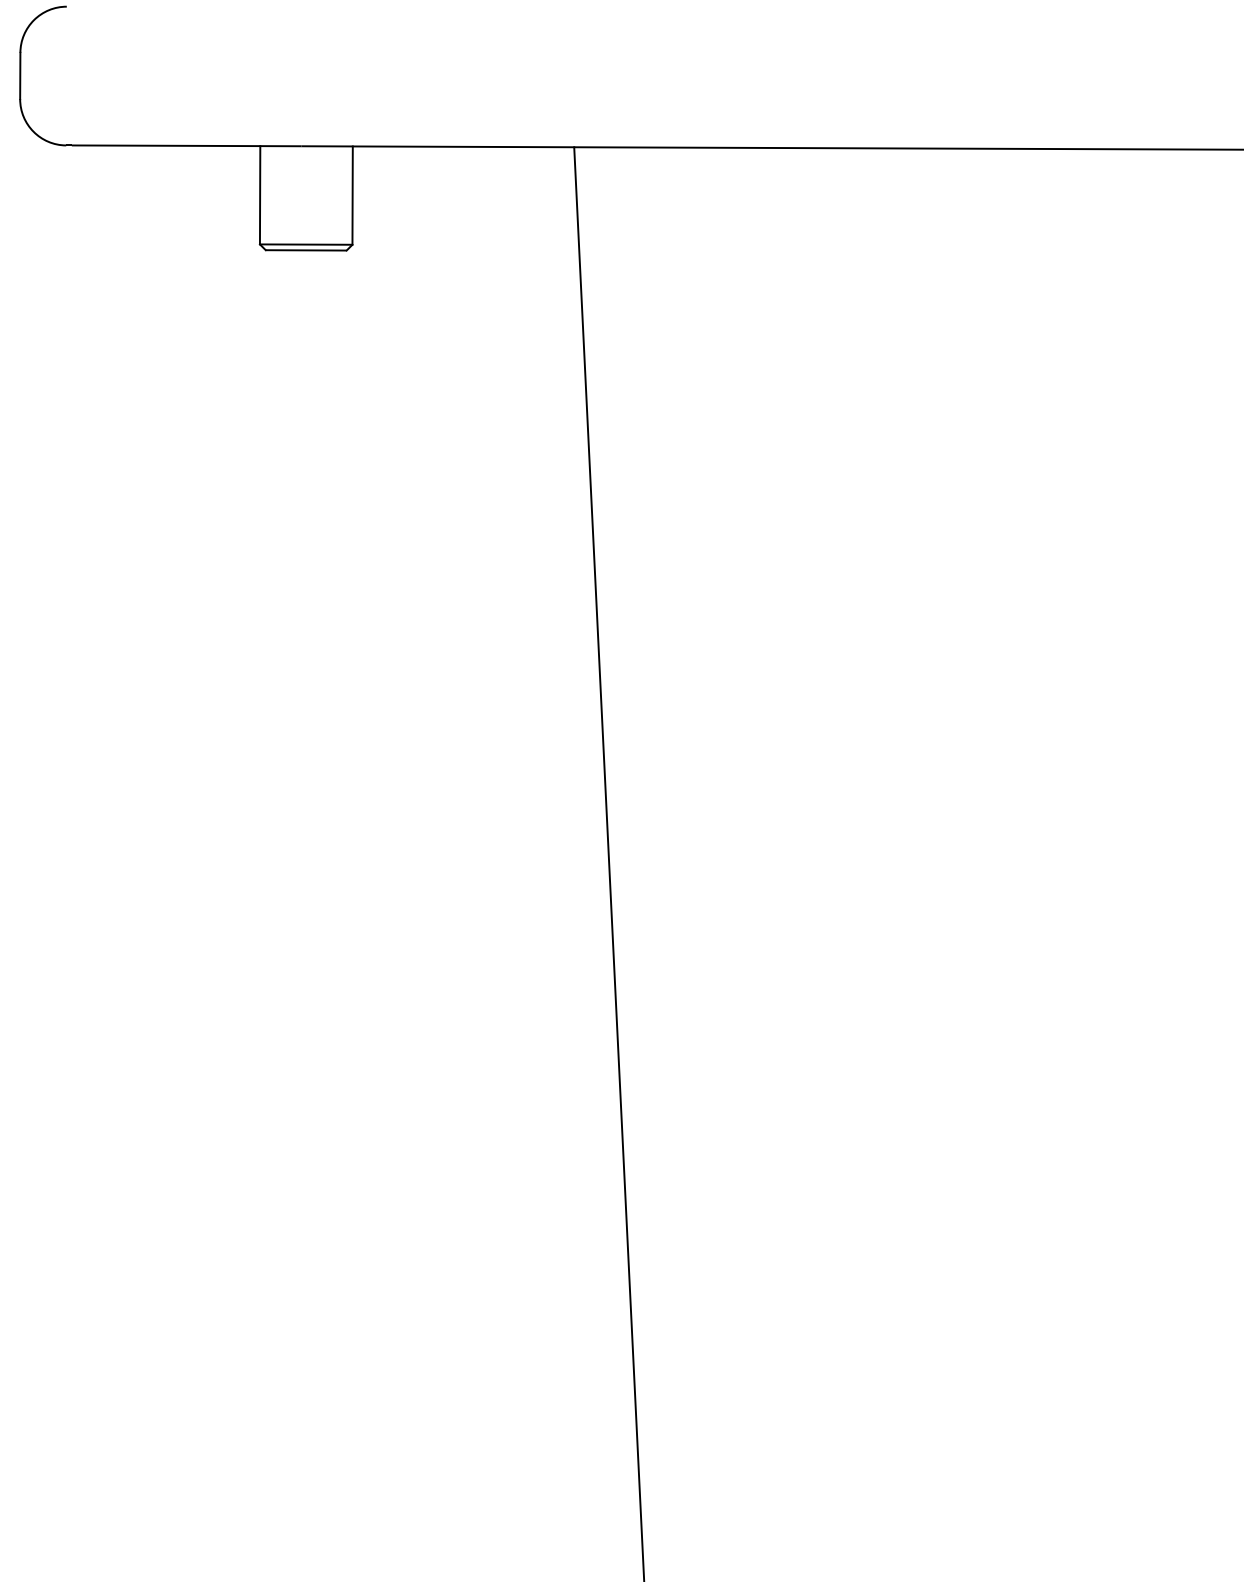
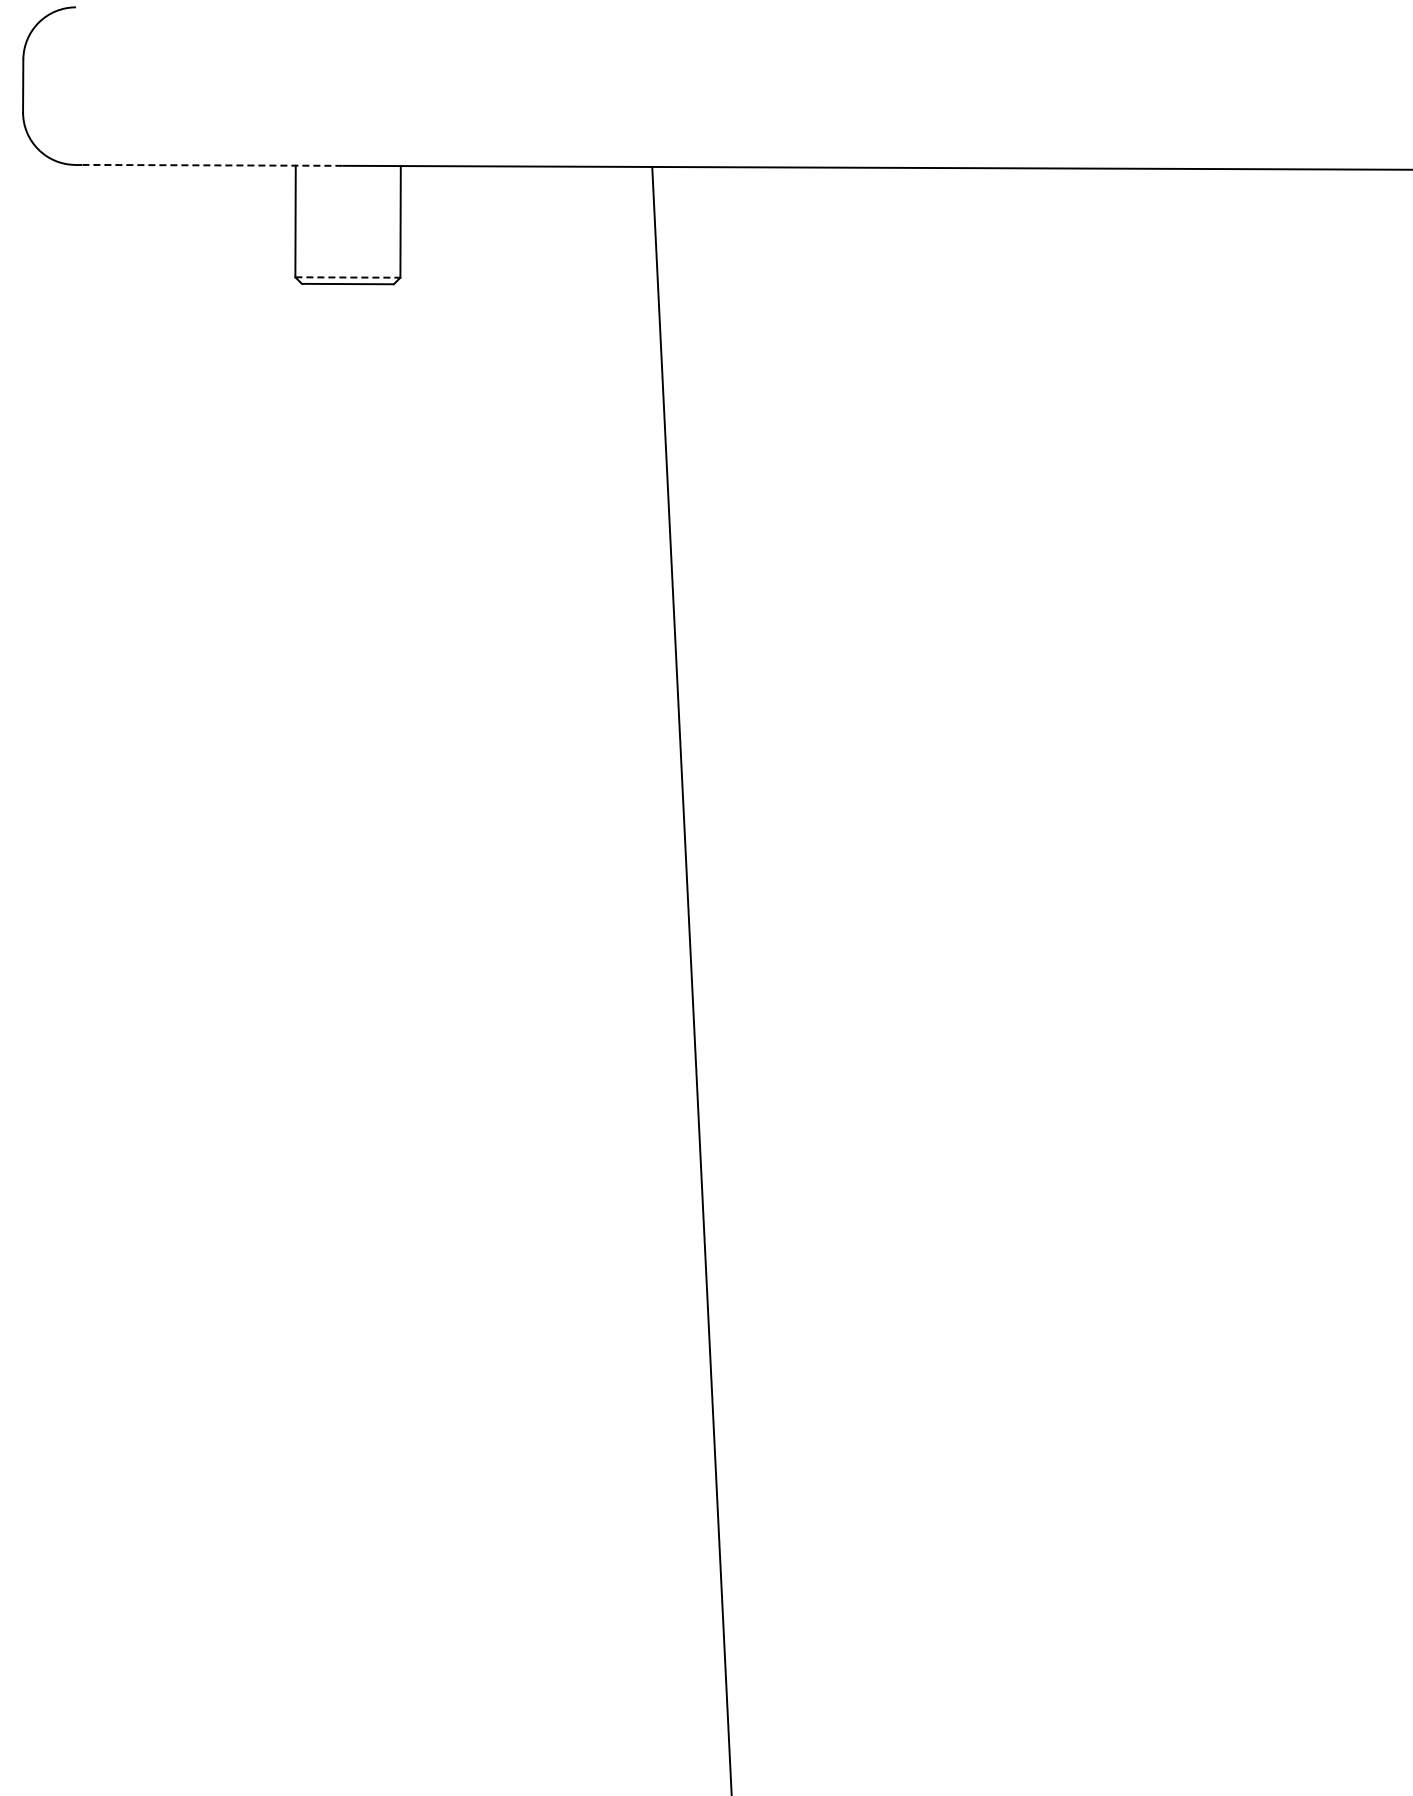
line: (186, 145) -> (211, 165), solid -> dashed
line: (305, 244) -> (347, 277), solid -> dashed

